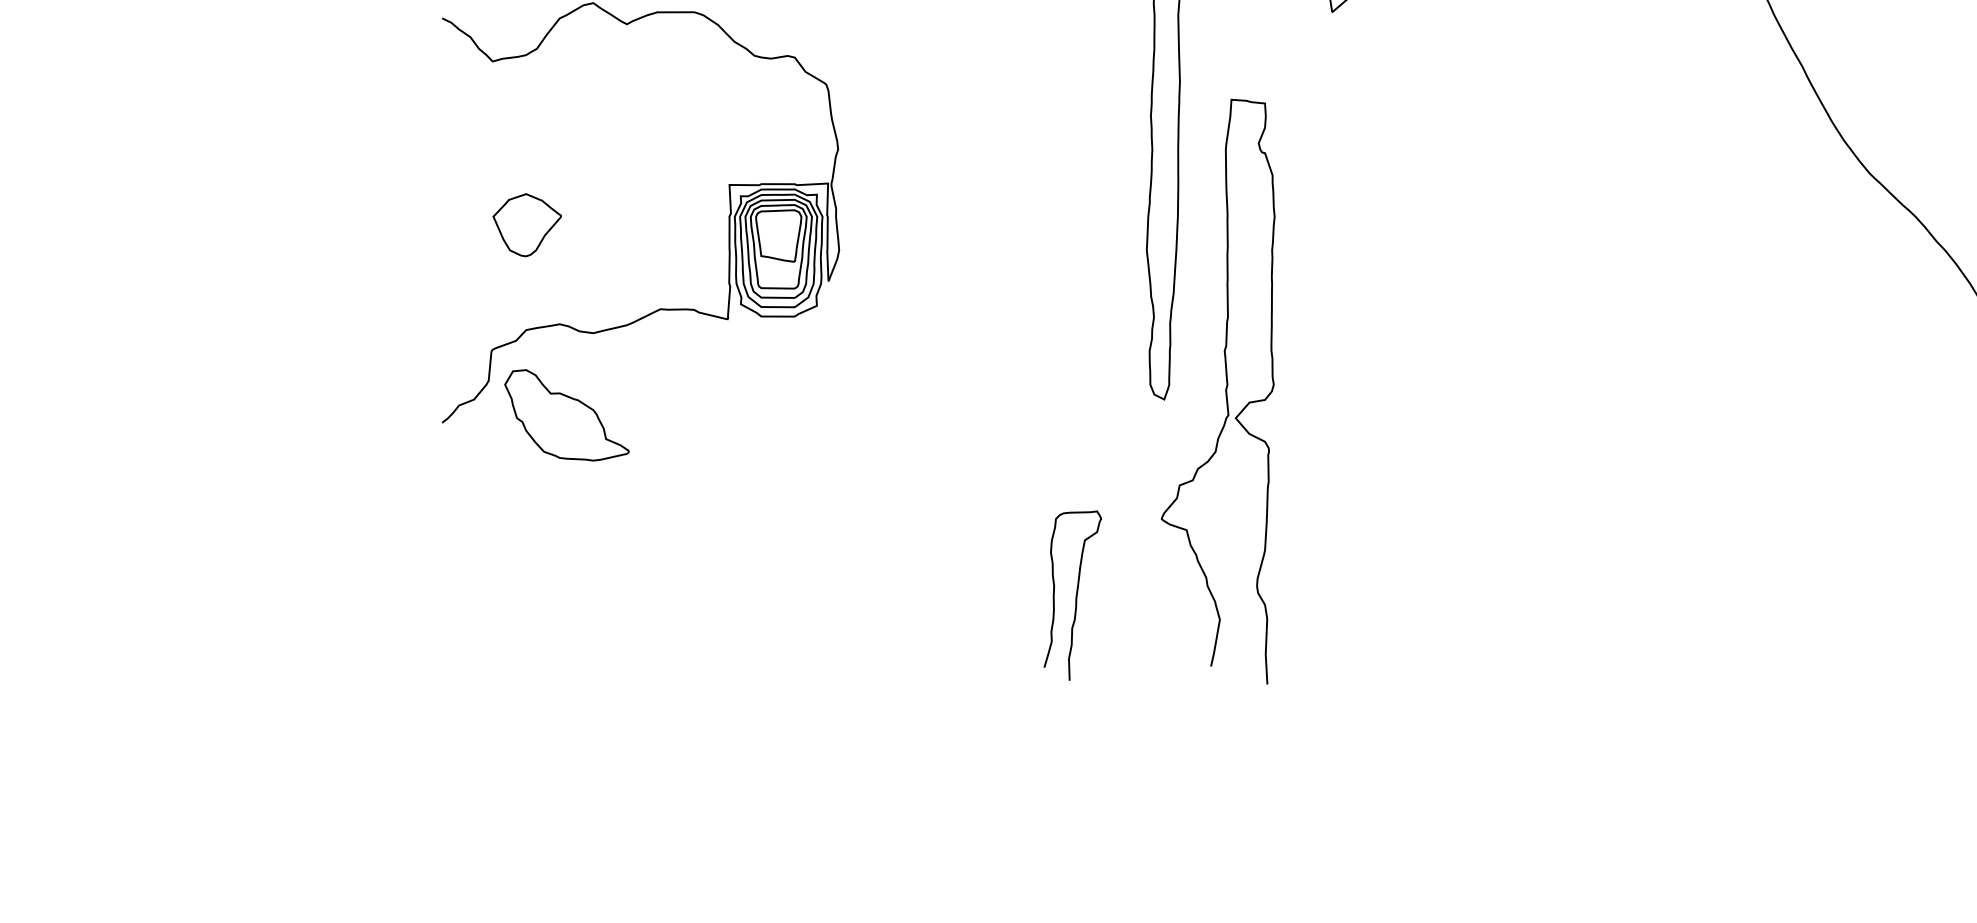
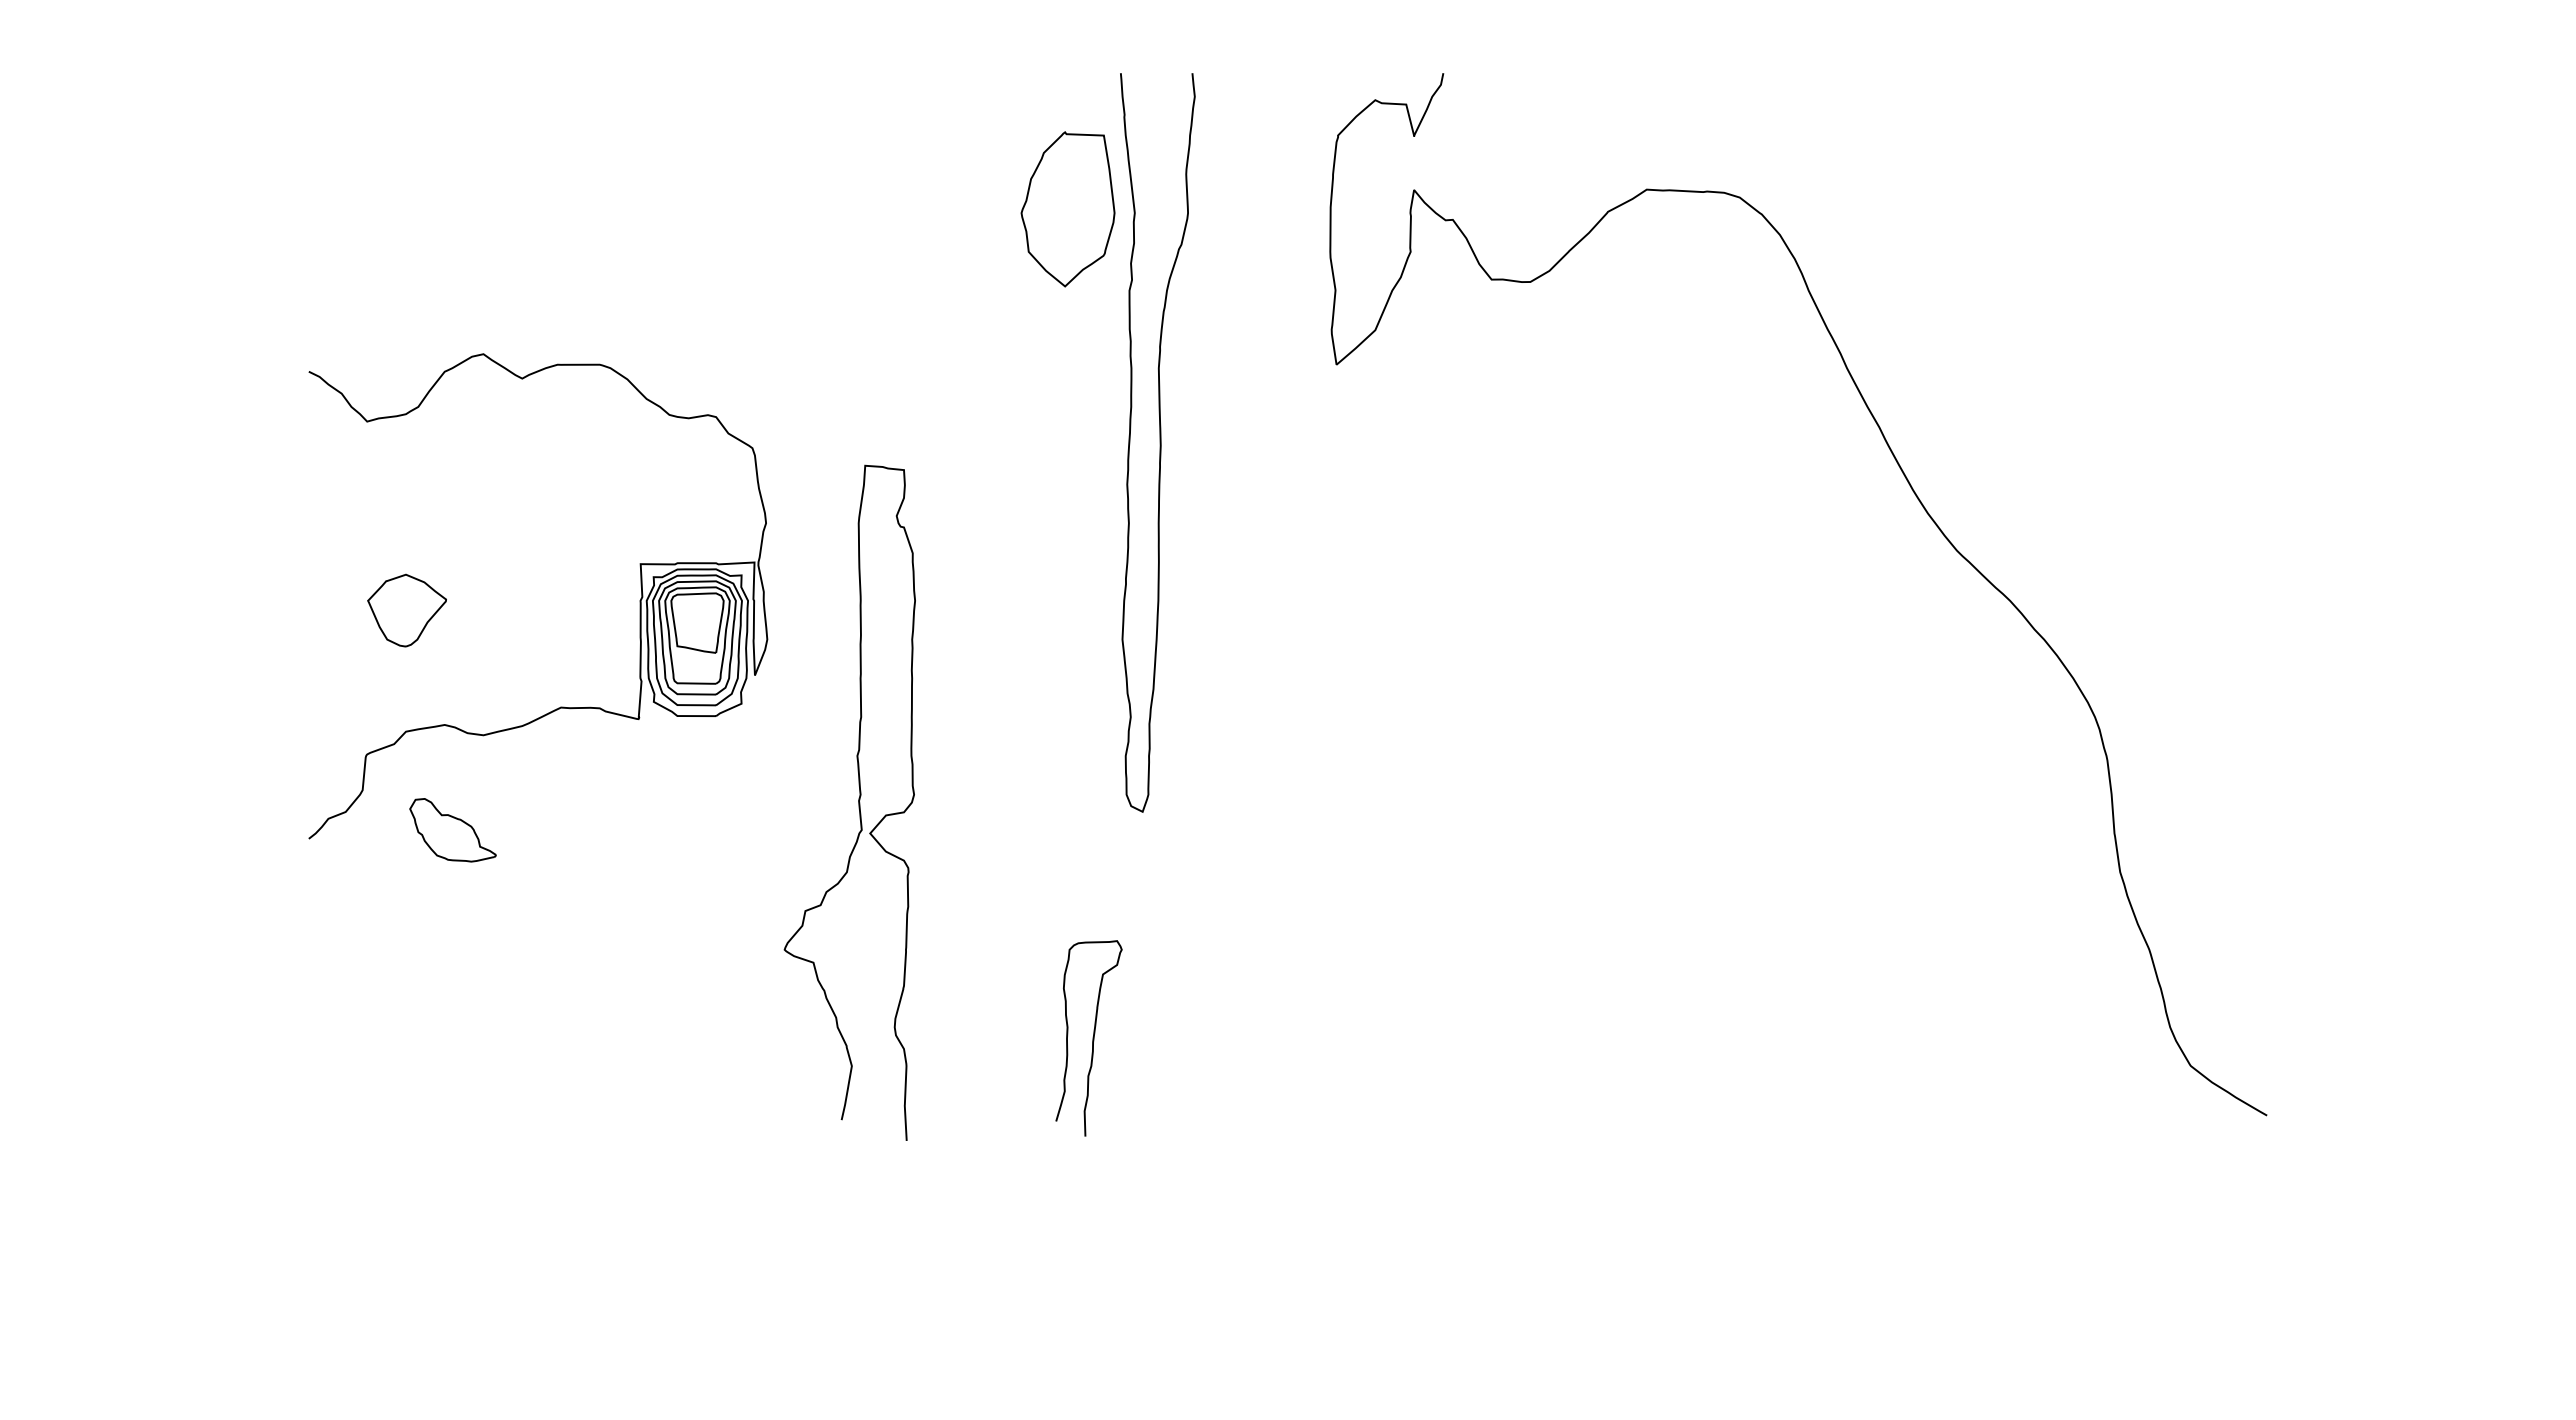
curve: (1225, 391) -> (858, 802), moved
part: (566, 415) -> (452, 830), size x0.6
curve: (1075, 595) -> (1092, 1038), moved

